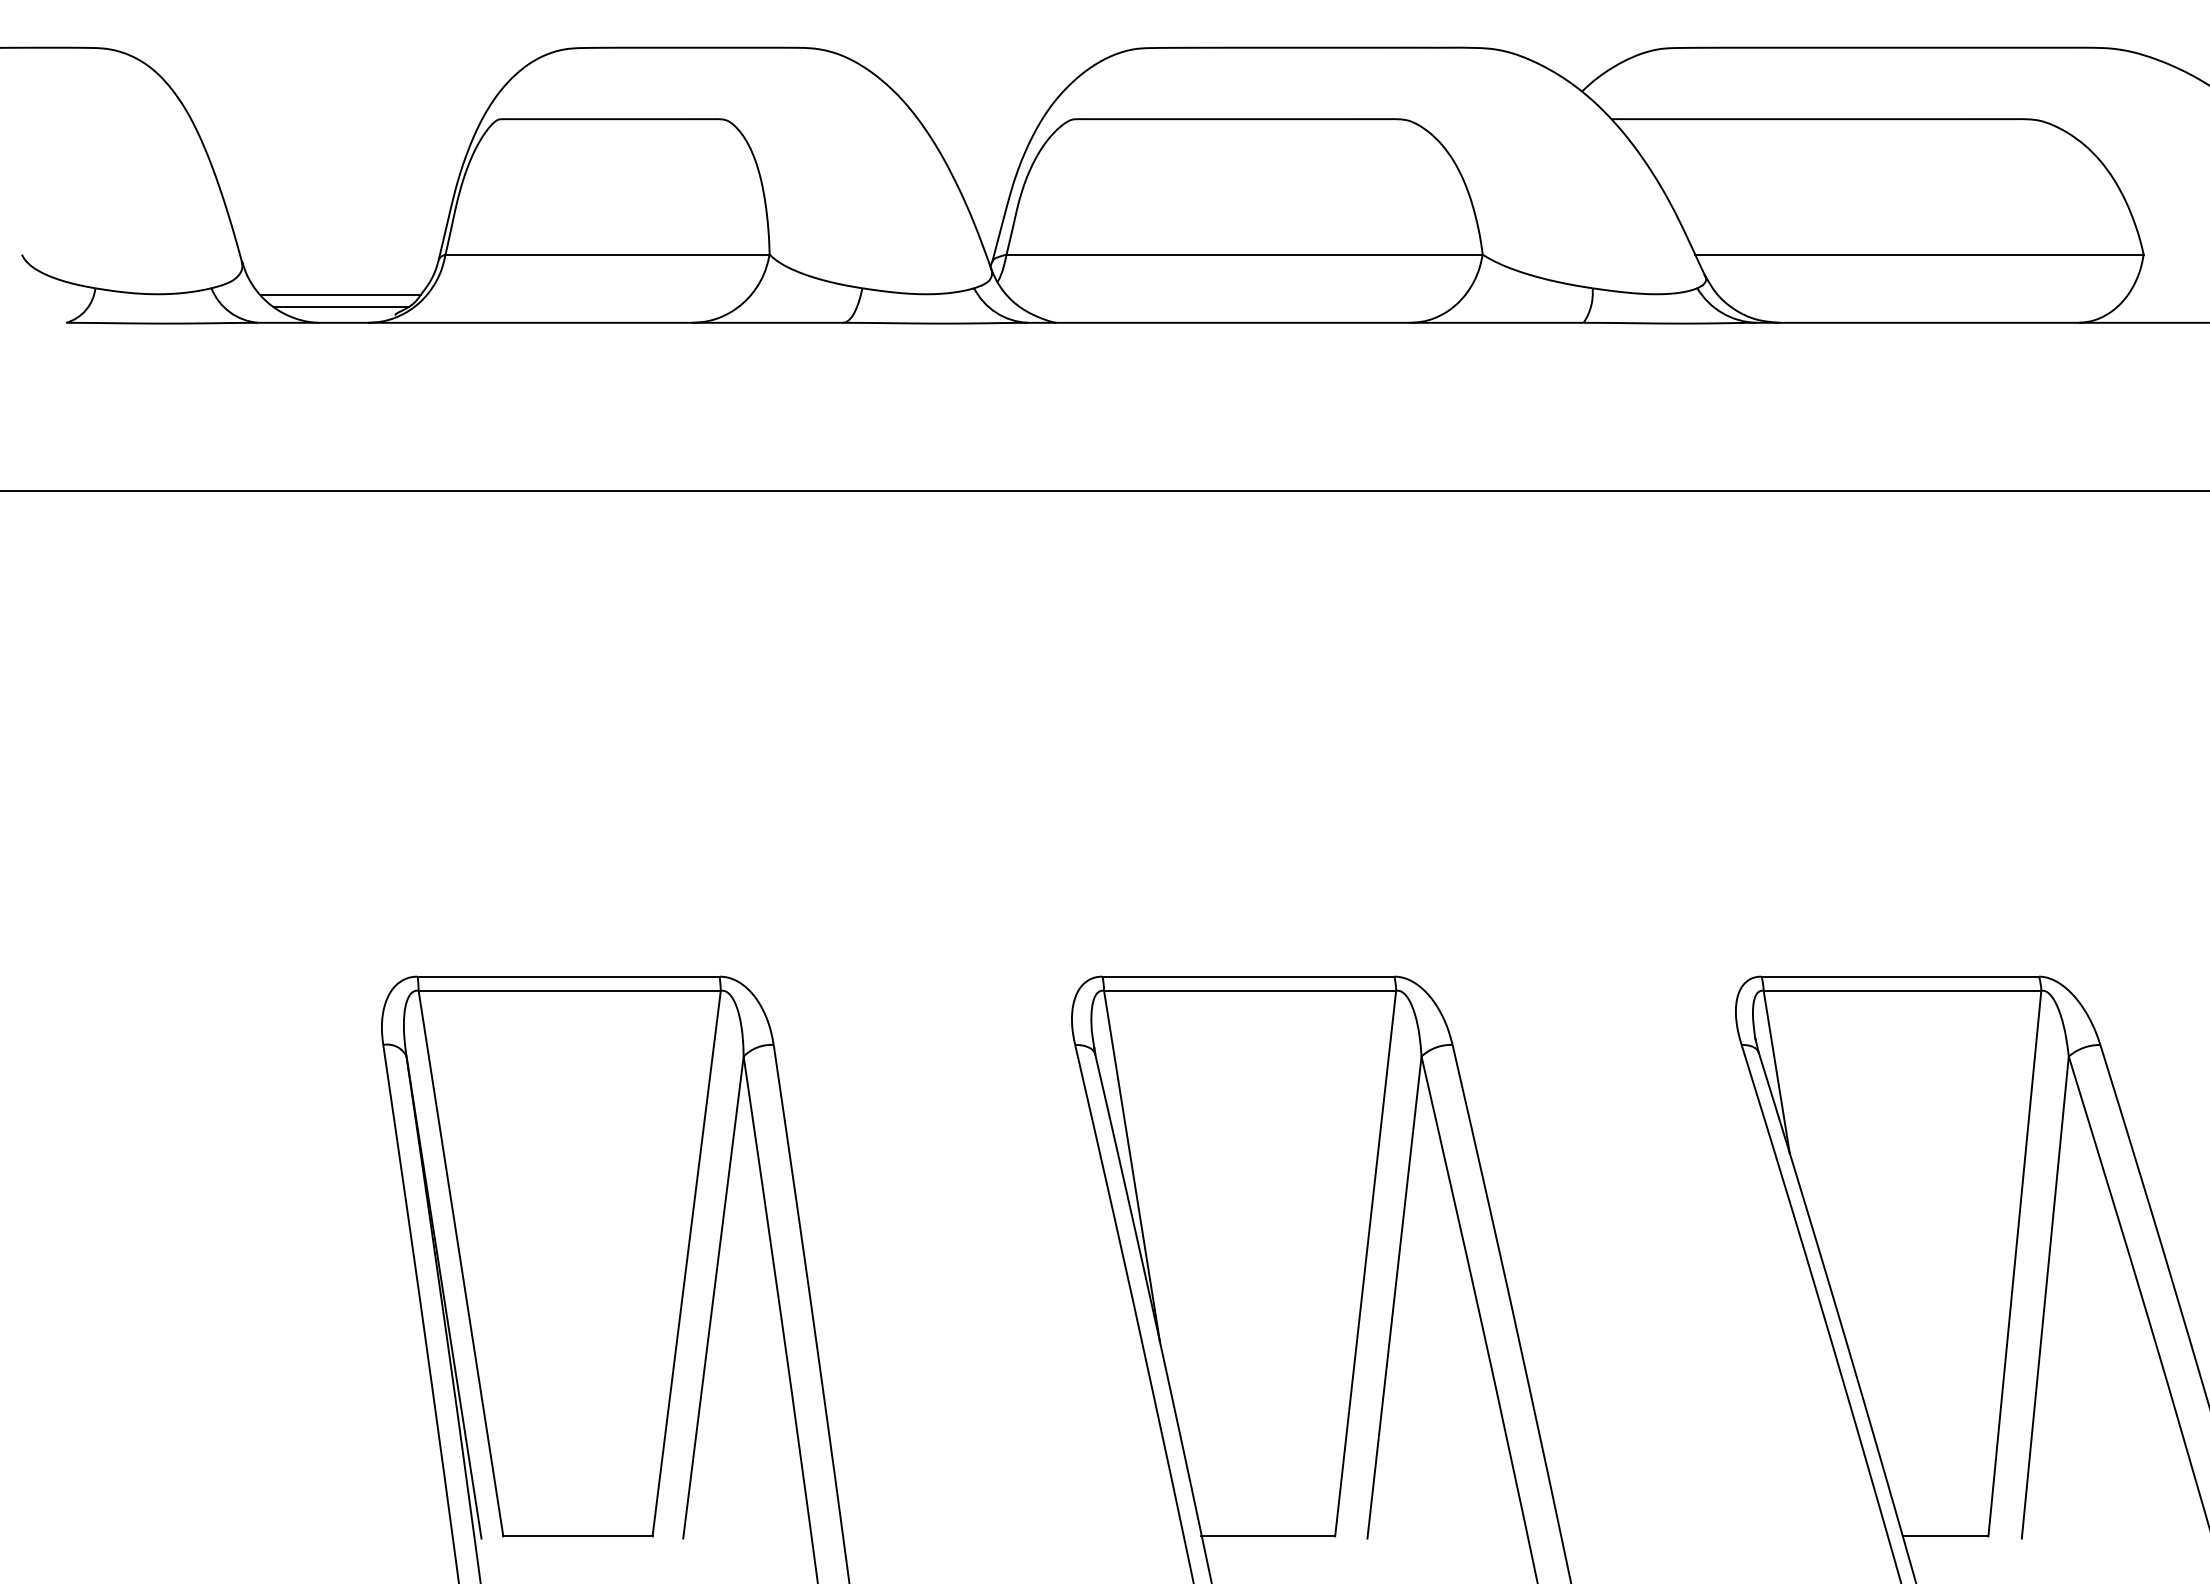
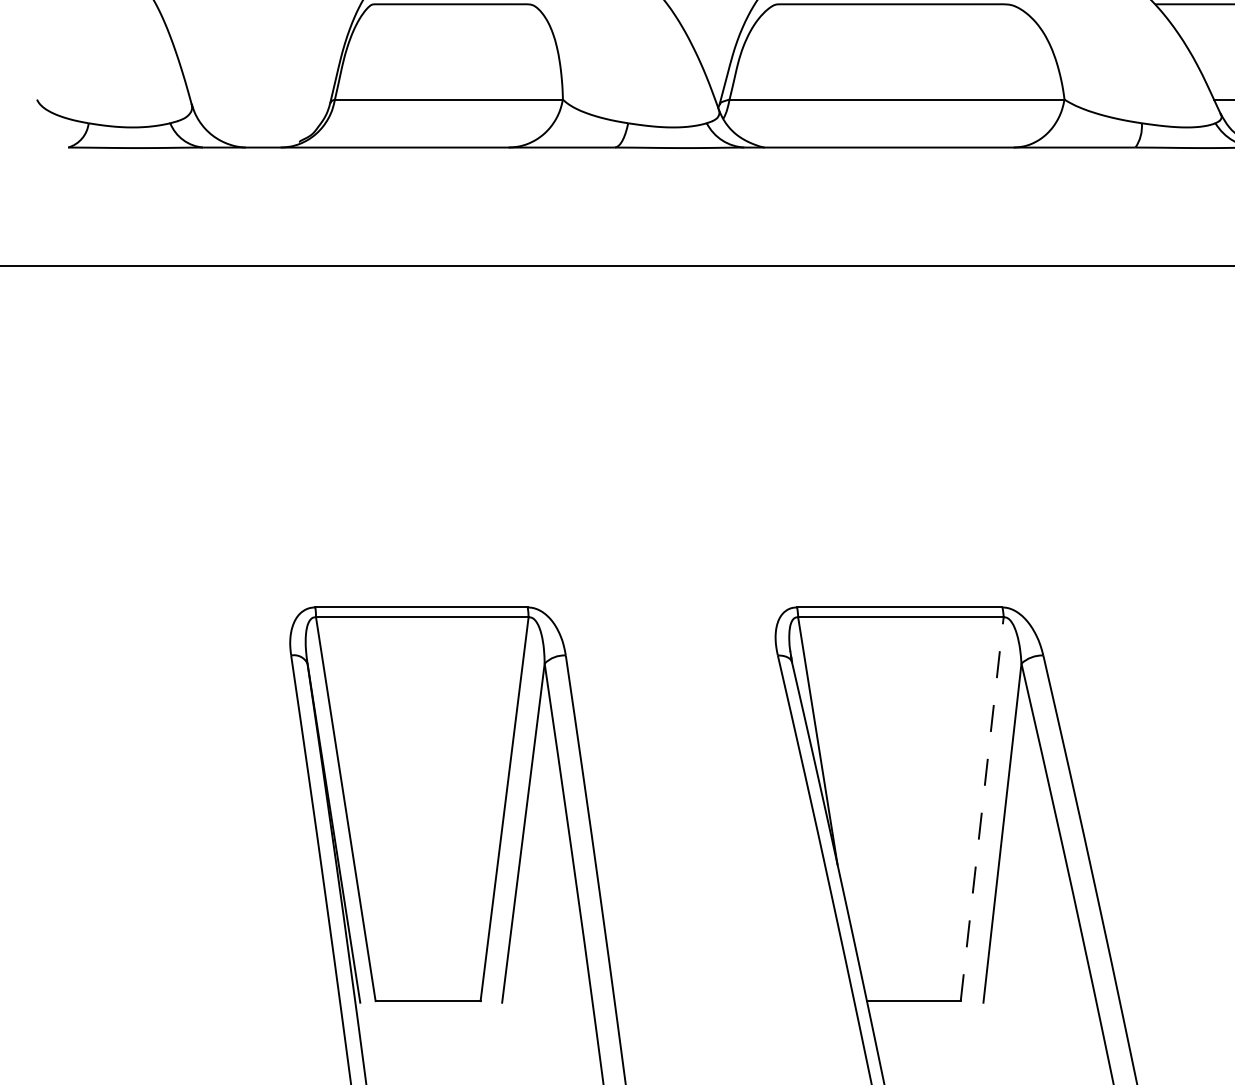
line: (340, 295) -> (261, 128), removed
line: (341, 306) -> (261, 136), removed
line: (1365, 1263) -> (982, 809), solid -> dashed

